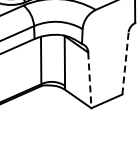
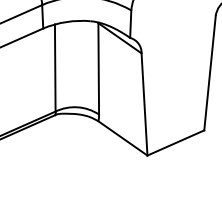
line: (125, 62) -> (209, 71), dashed -> solid
line: (89, 80) -> (143, 104), dashed -> solid

